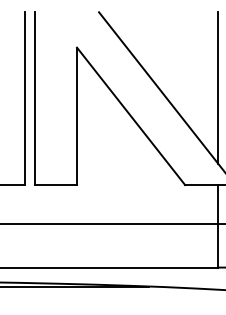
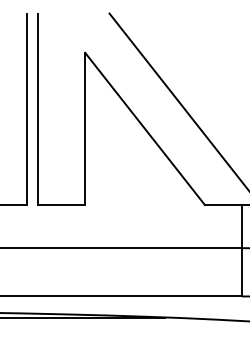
line: (218, 88) -> (241, 97), removed

